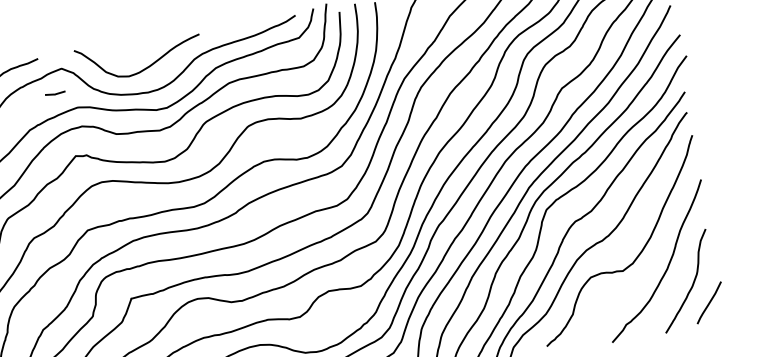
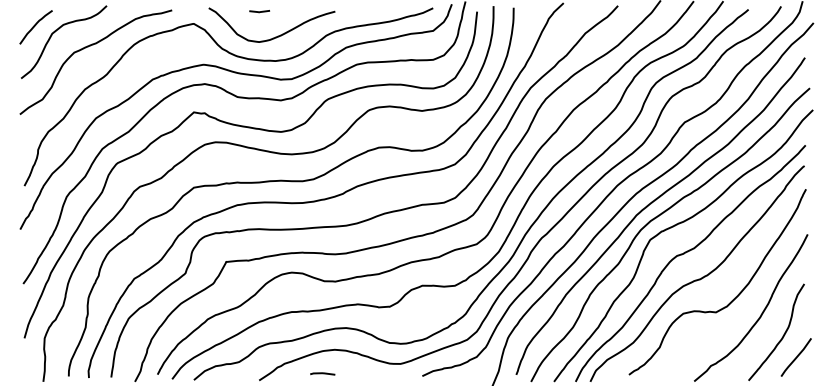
line: (55, 93) -> (259, 11), moved

